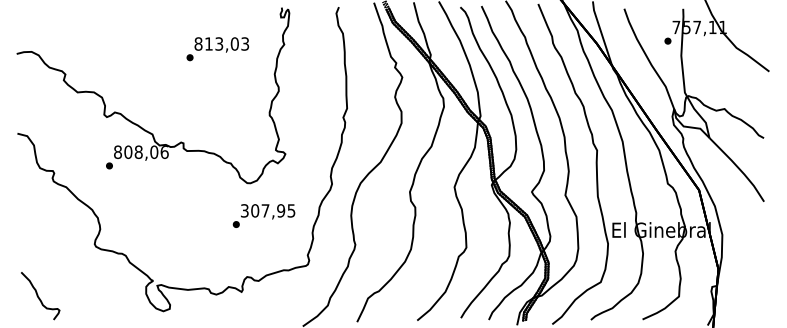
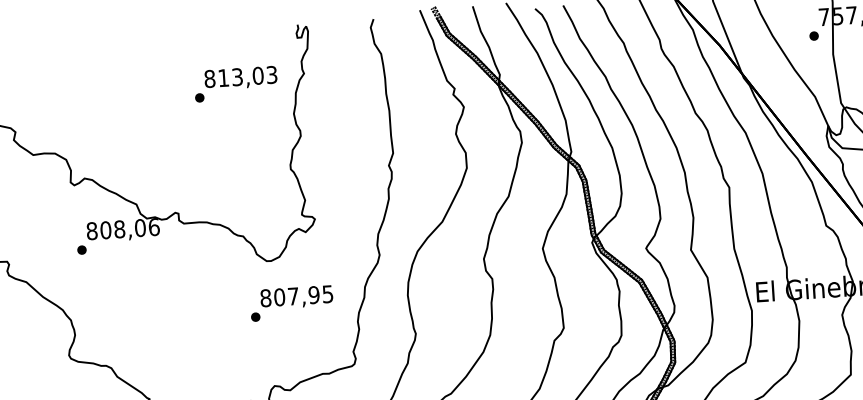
text: (217, 49) -> (235, 84), moved
text: (244, 210) -> (265, 297), 307,95 -> 807,95

